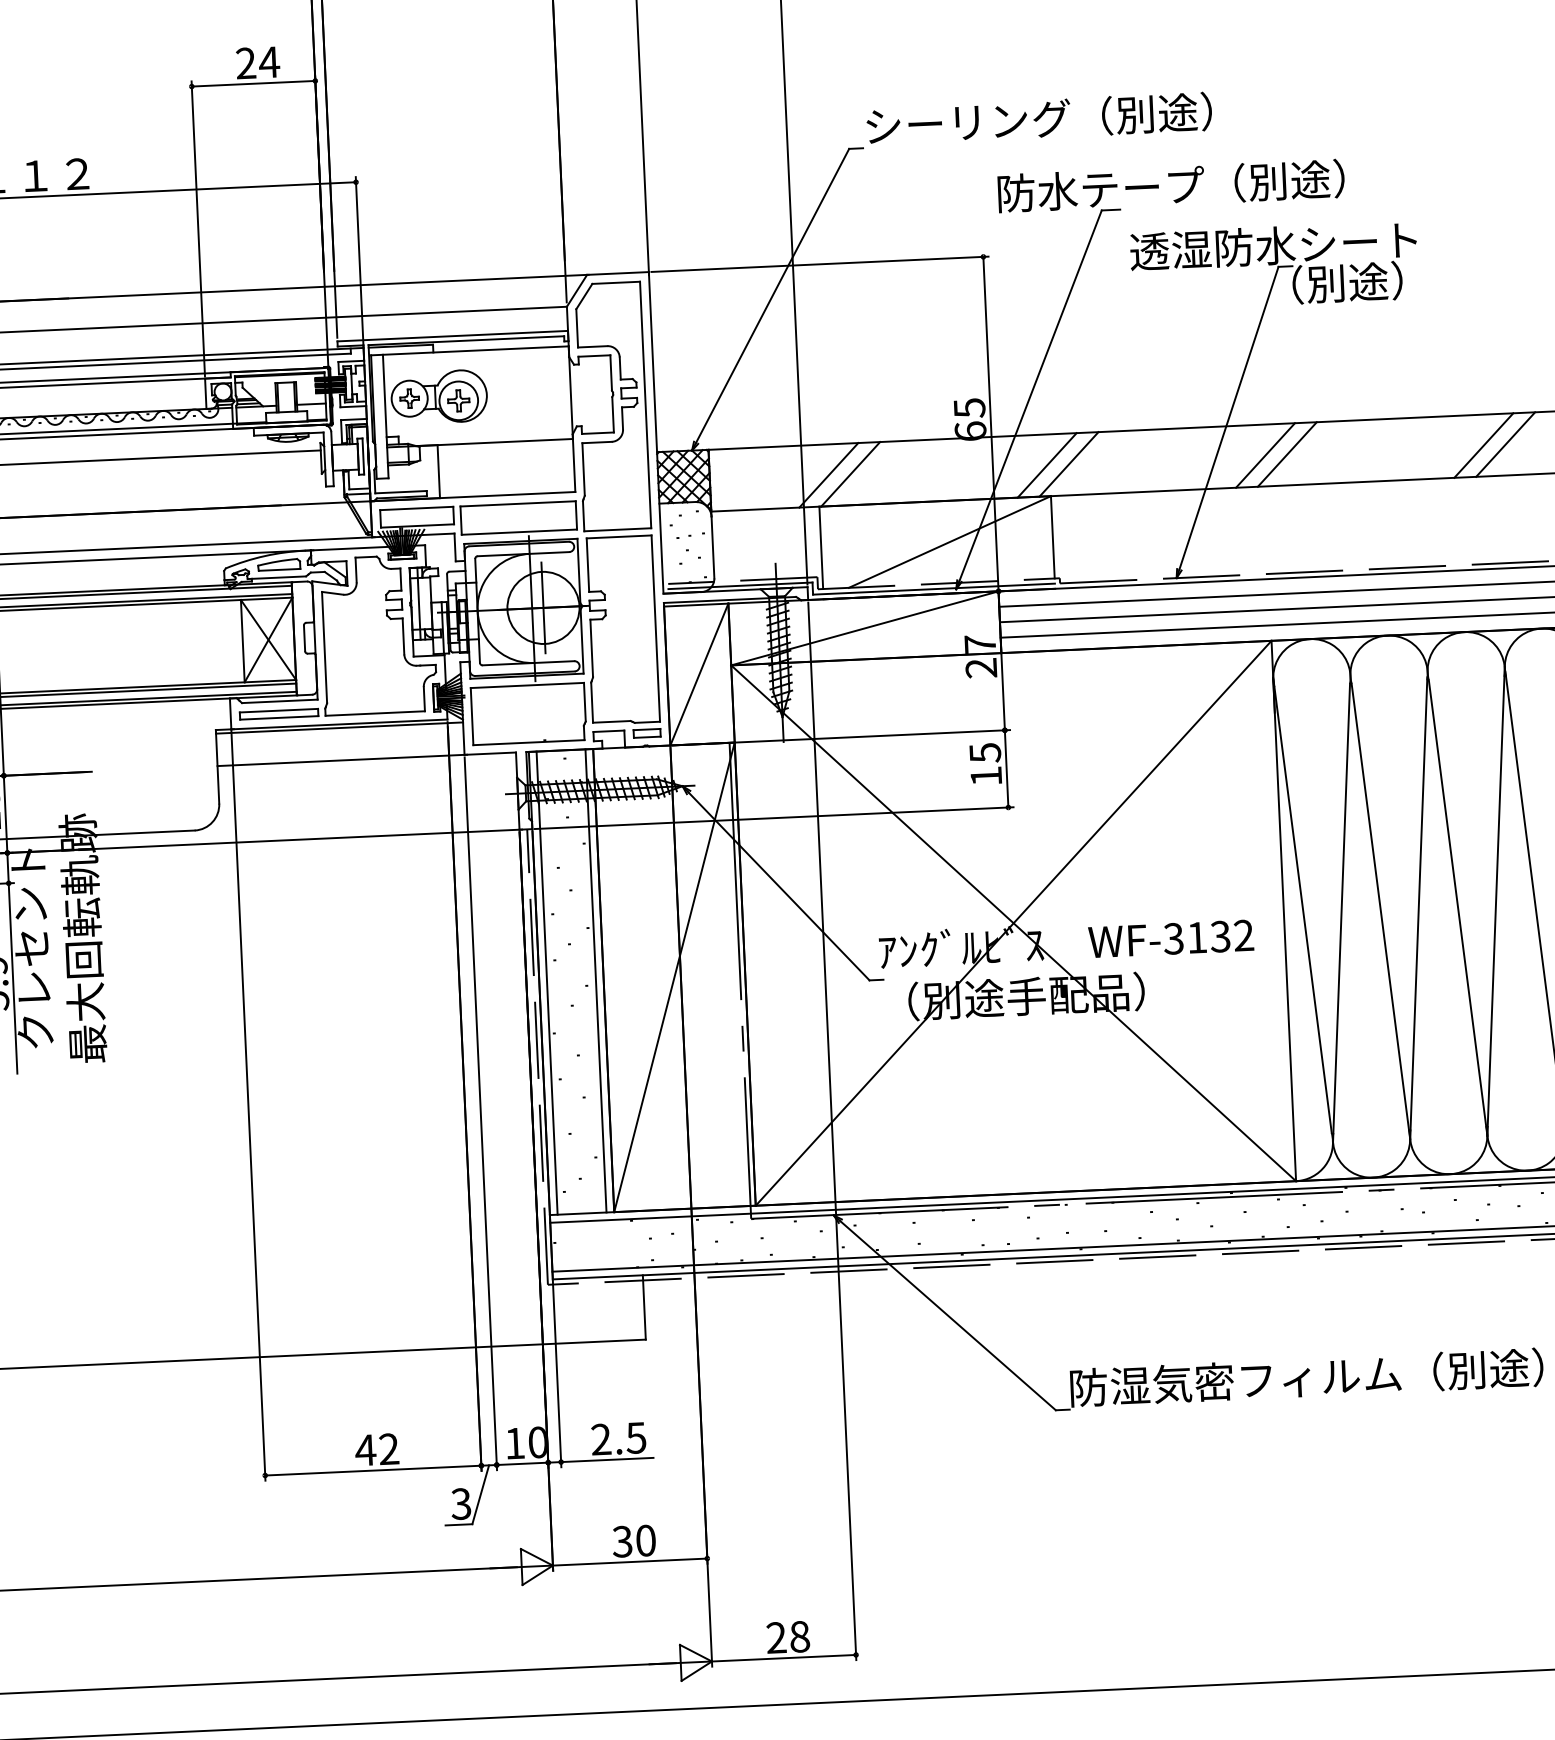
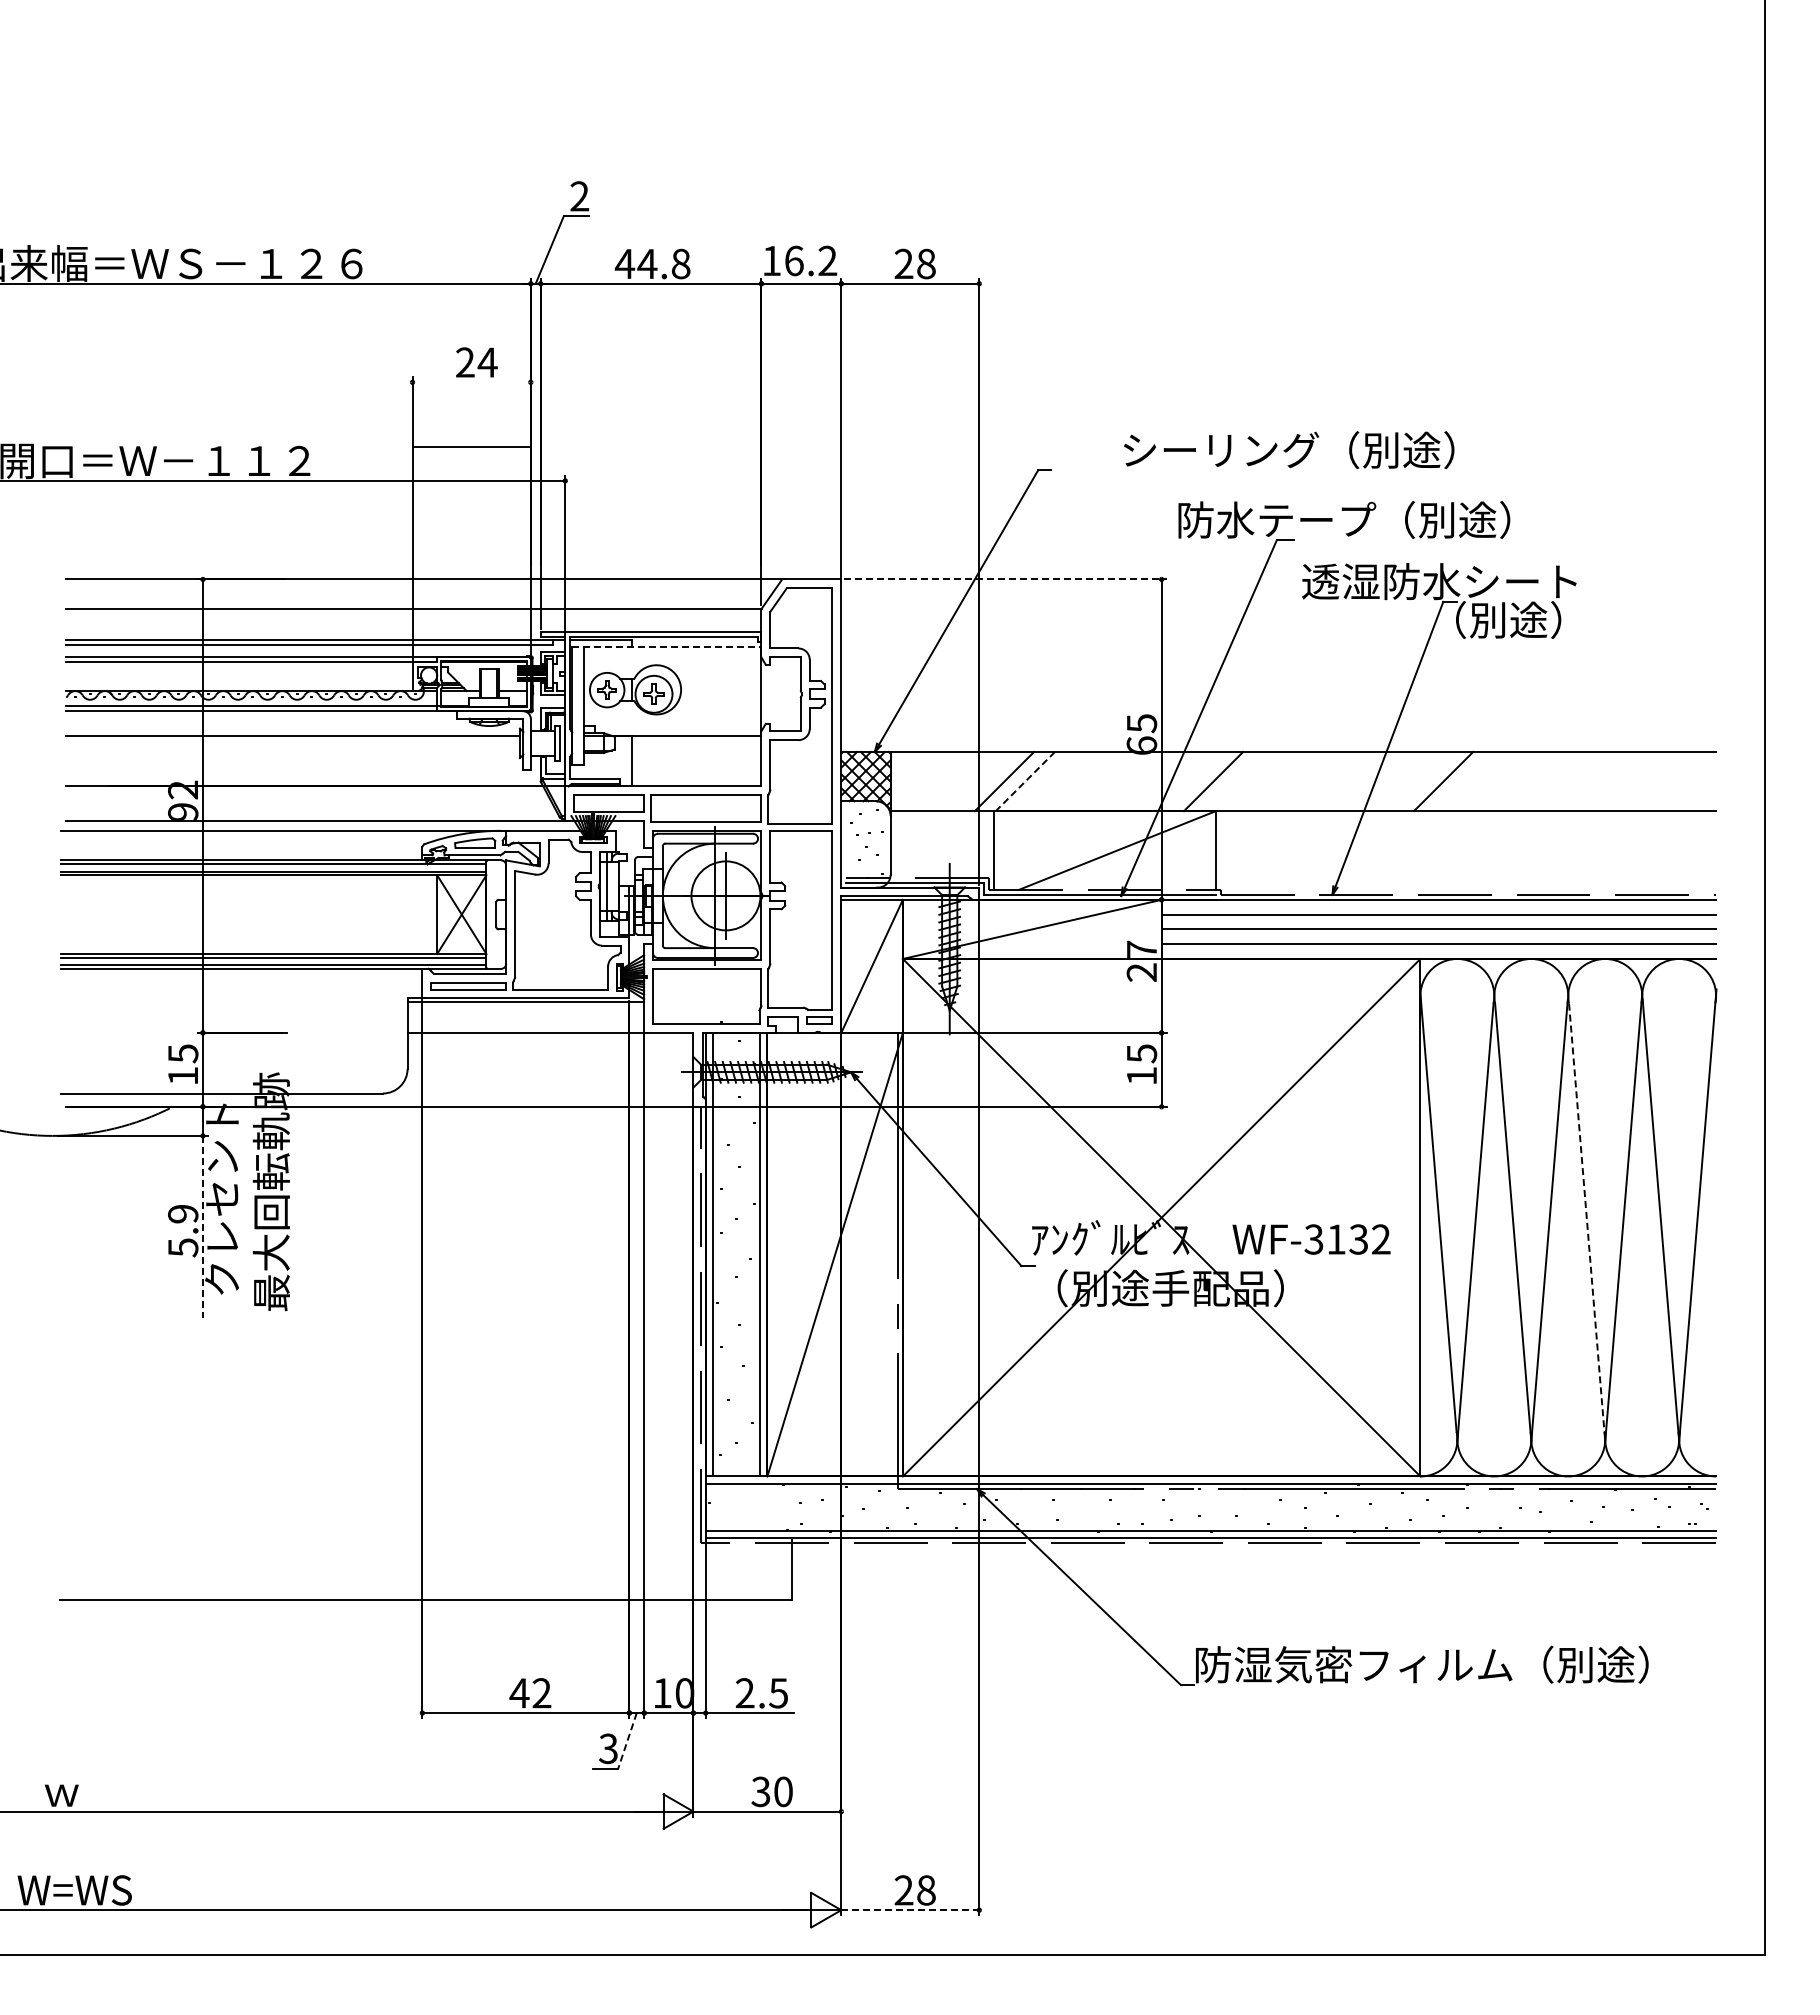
line: (253, 83) -> (471, 447), moved
text: (1039, 119) -> (1289, 450), moved
line: (820, 264) -> (1005, 579), solid -> dashed
line: (469, 351) -> (666, 647), solid -> dashed
line: (1505, 444) -> (1652, 781), removed
line: (1483, 445) -> (1631, 781), removed
line: (1265, 455) -> (1422, 781), removed
line: (1069, 464) -> (1234, 781), removed
line: (850, 474) -> (1025, 781), solid -> dashed
line: (1458, 908) -> (1587, 1222), solid -> dashed
line: (12, 978) -> (202, 1227), solid -> dashed
line: (480, 1495) -> (627, 1741), solid -> dashed
line: (784, 1658) -> (910, 1910), solid -> dashed

